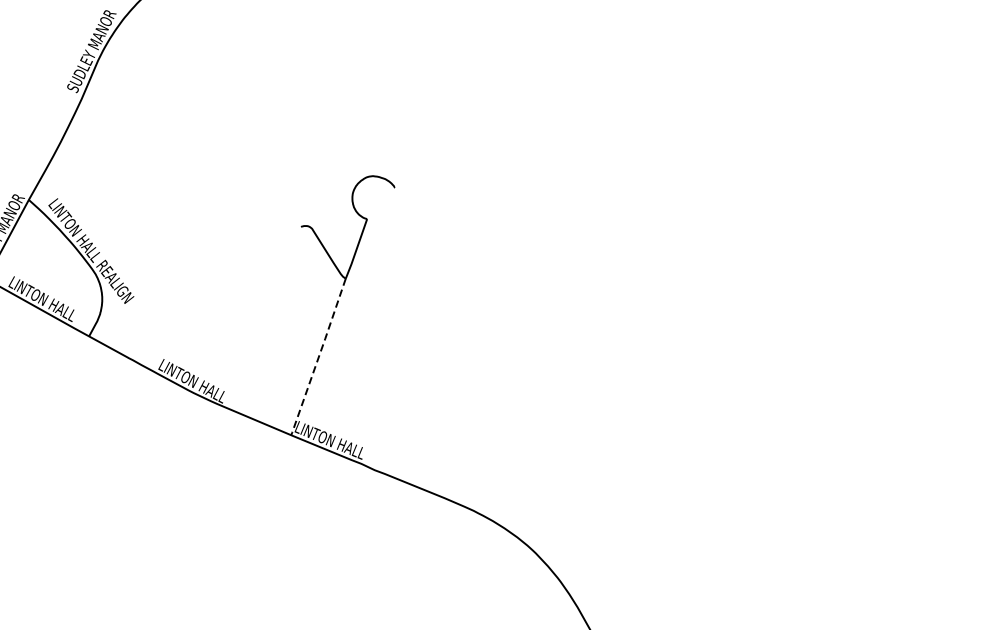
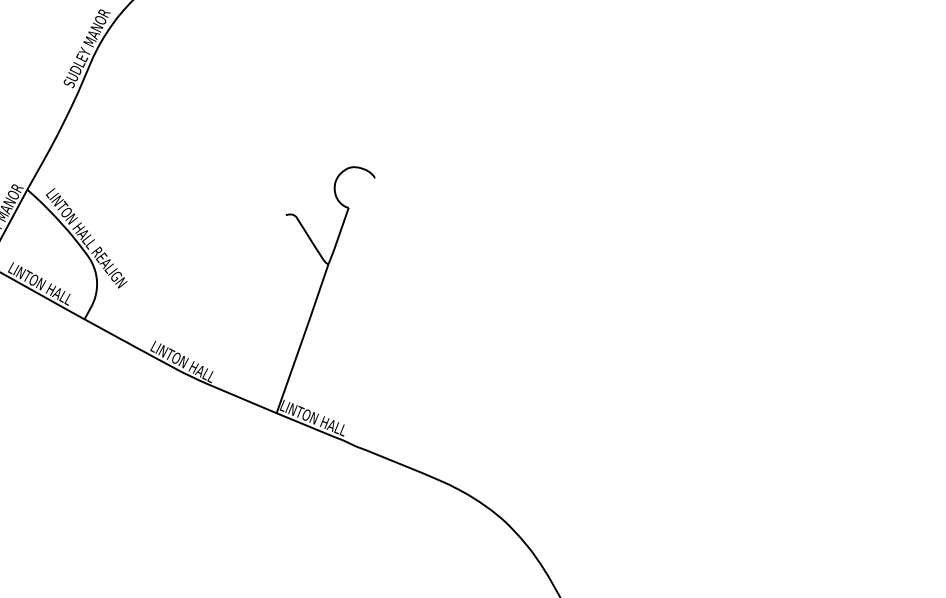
line: (318, 357) -> (302, 339), dashed -> solid

